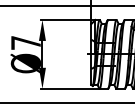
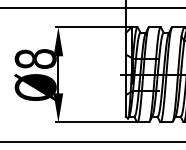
text: (25, 42) -> (35, 58), Ø7 -> Ø8

